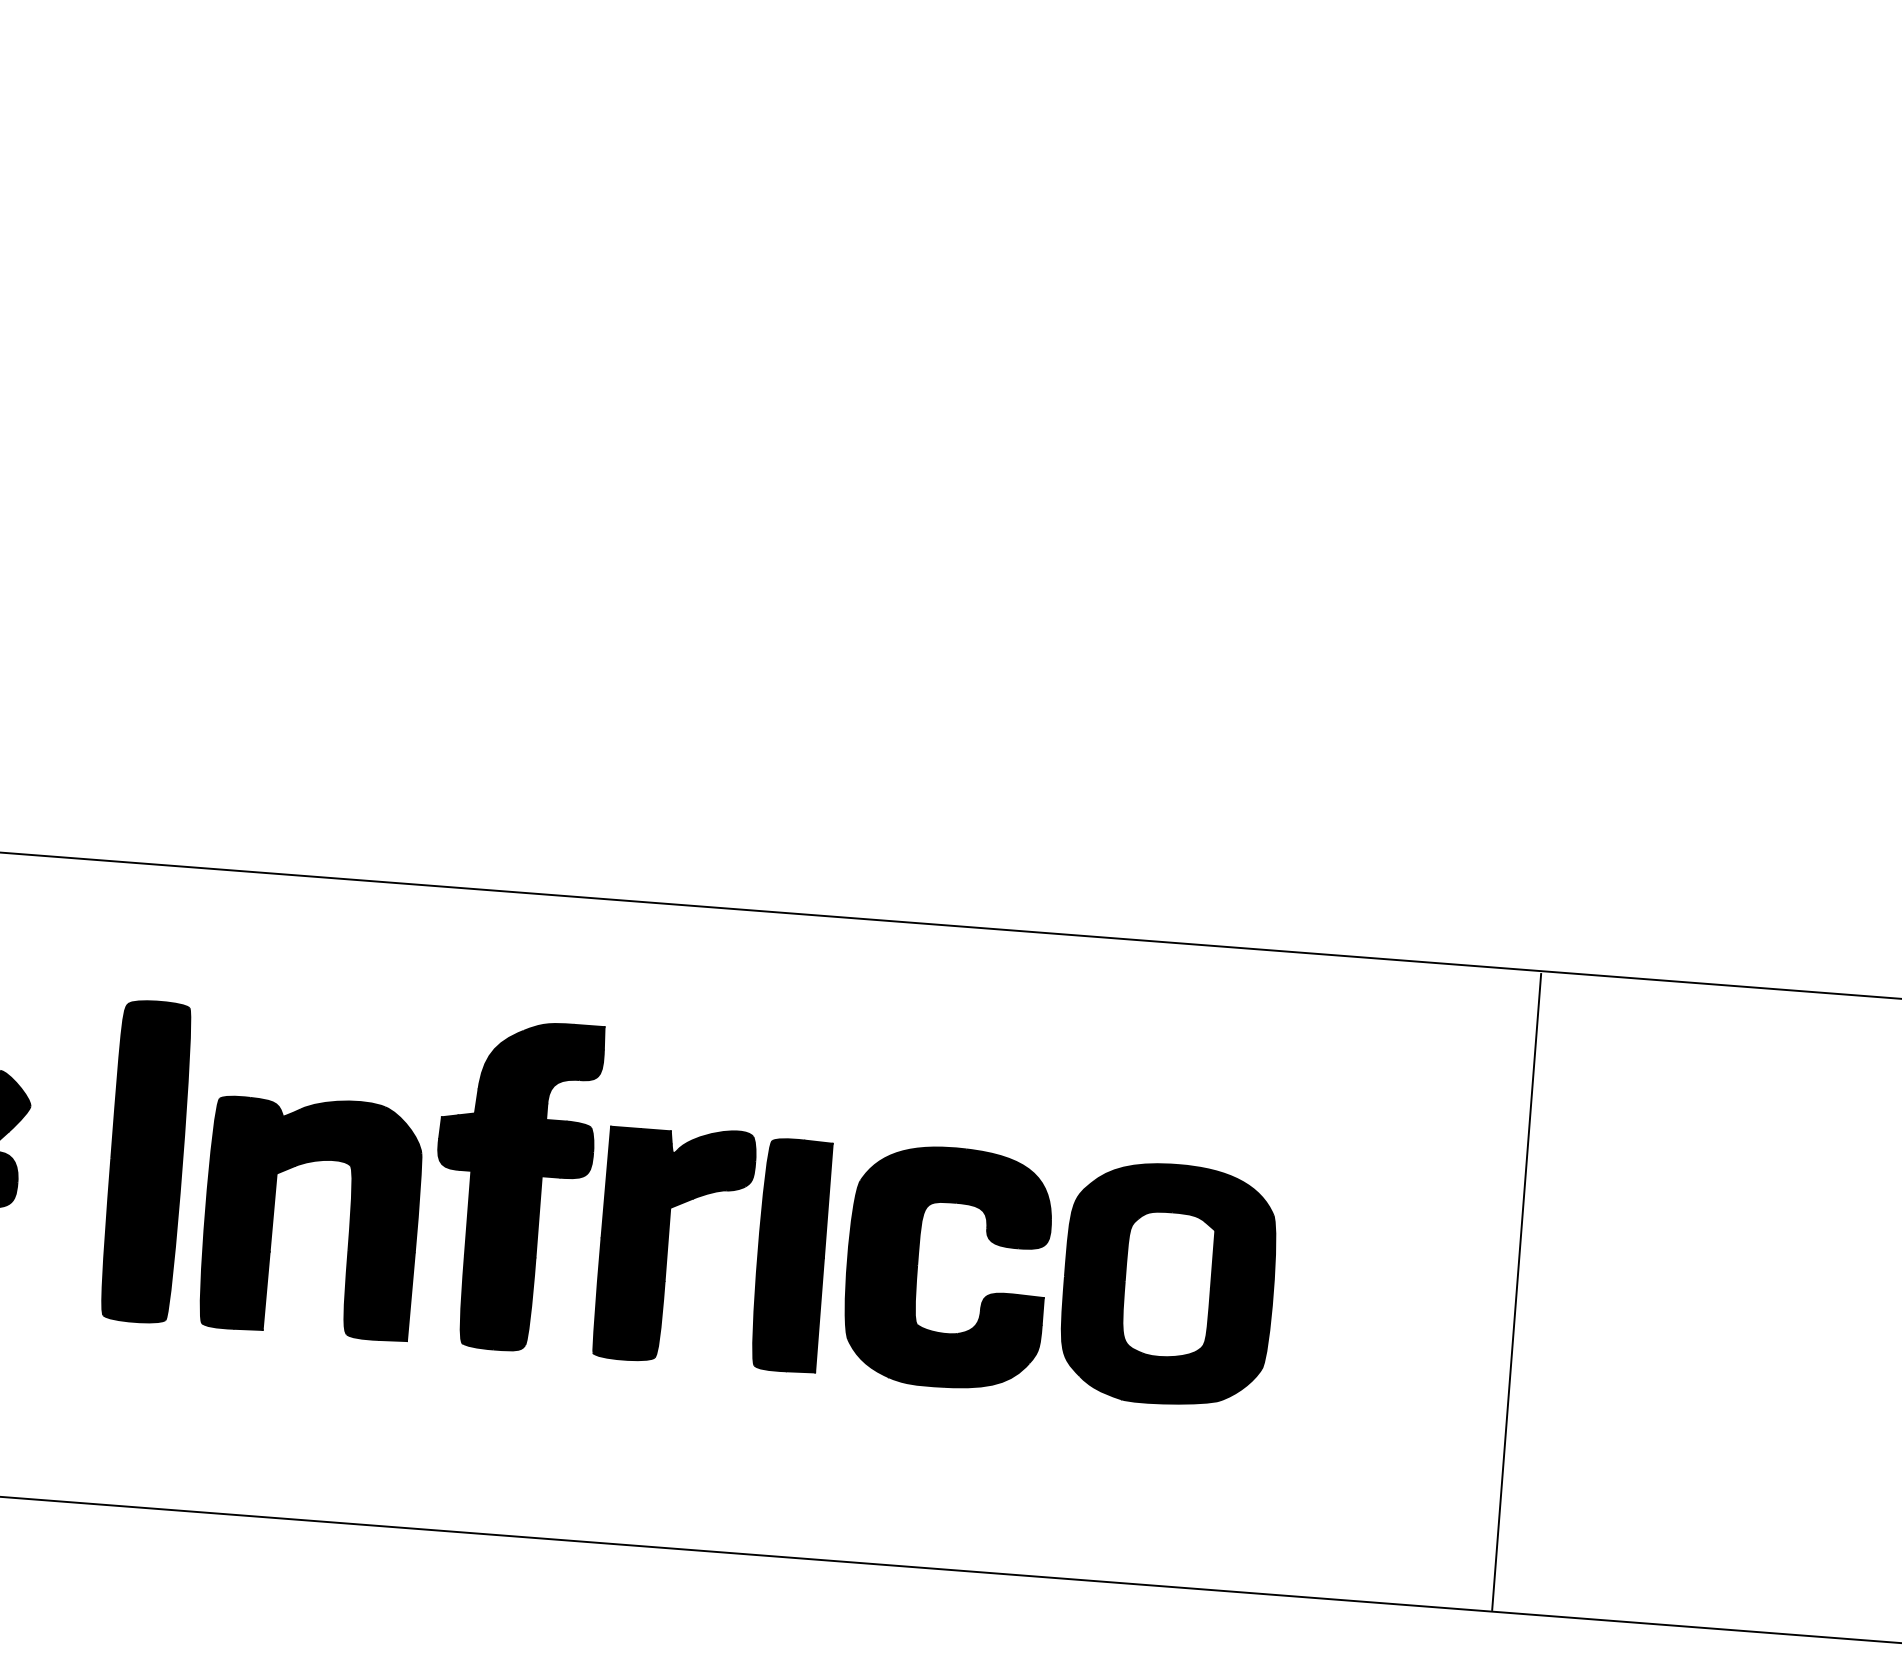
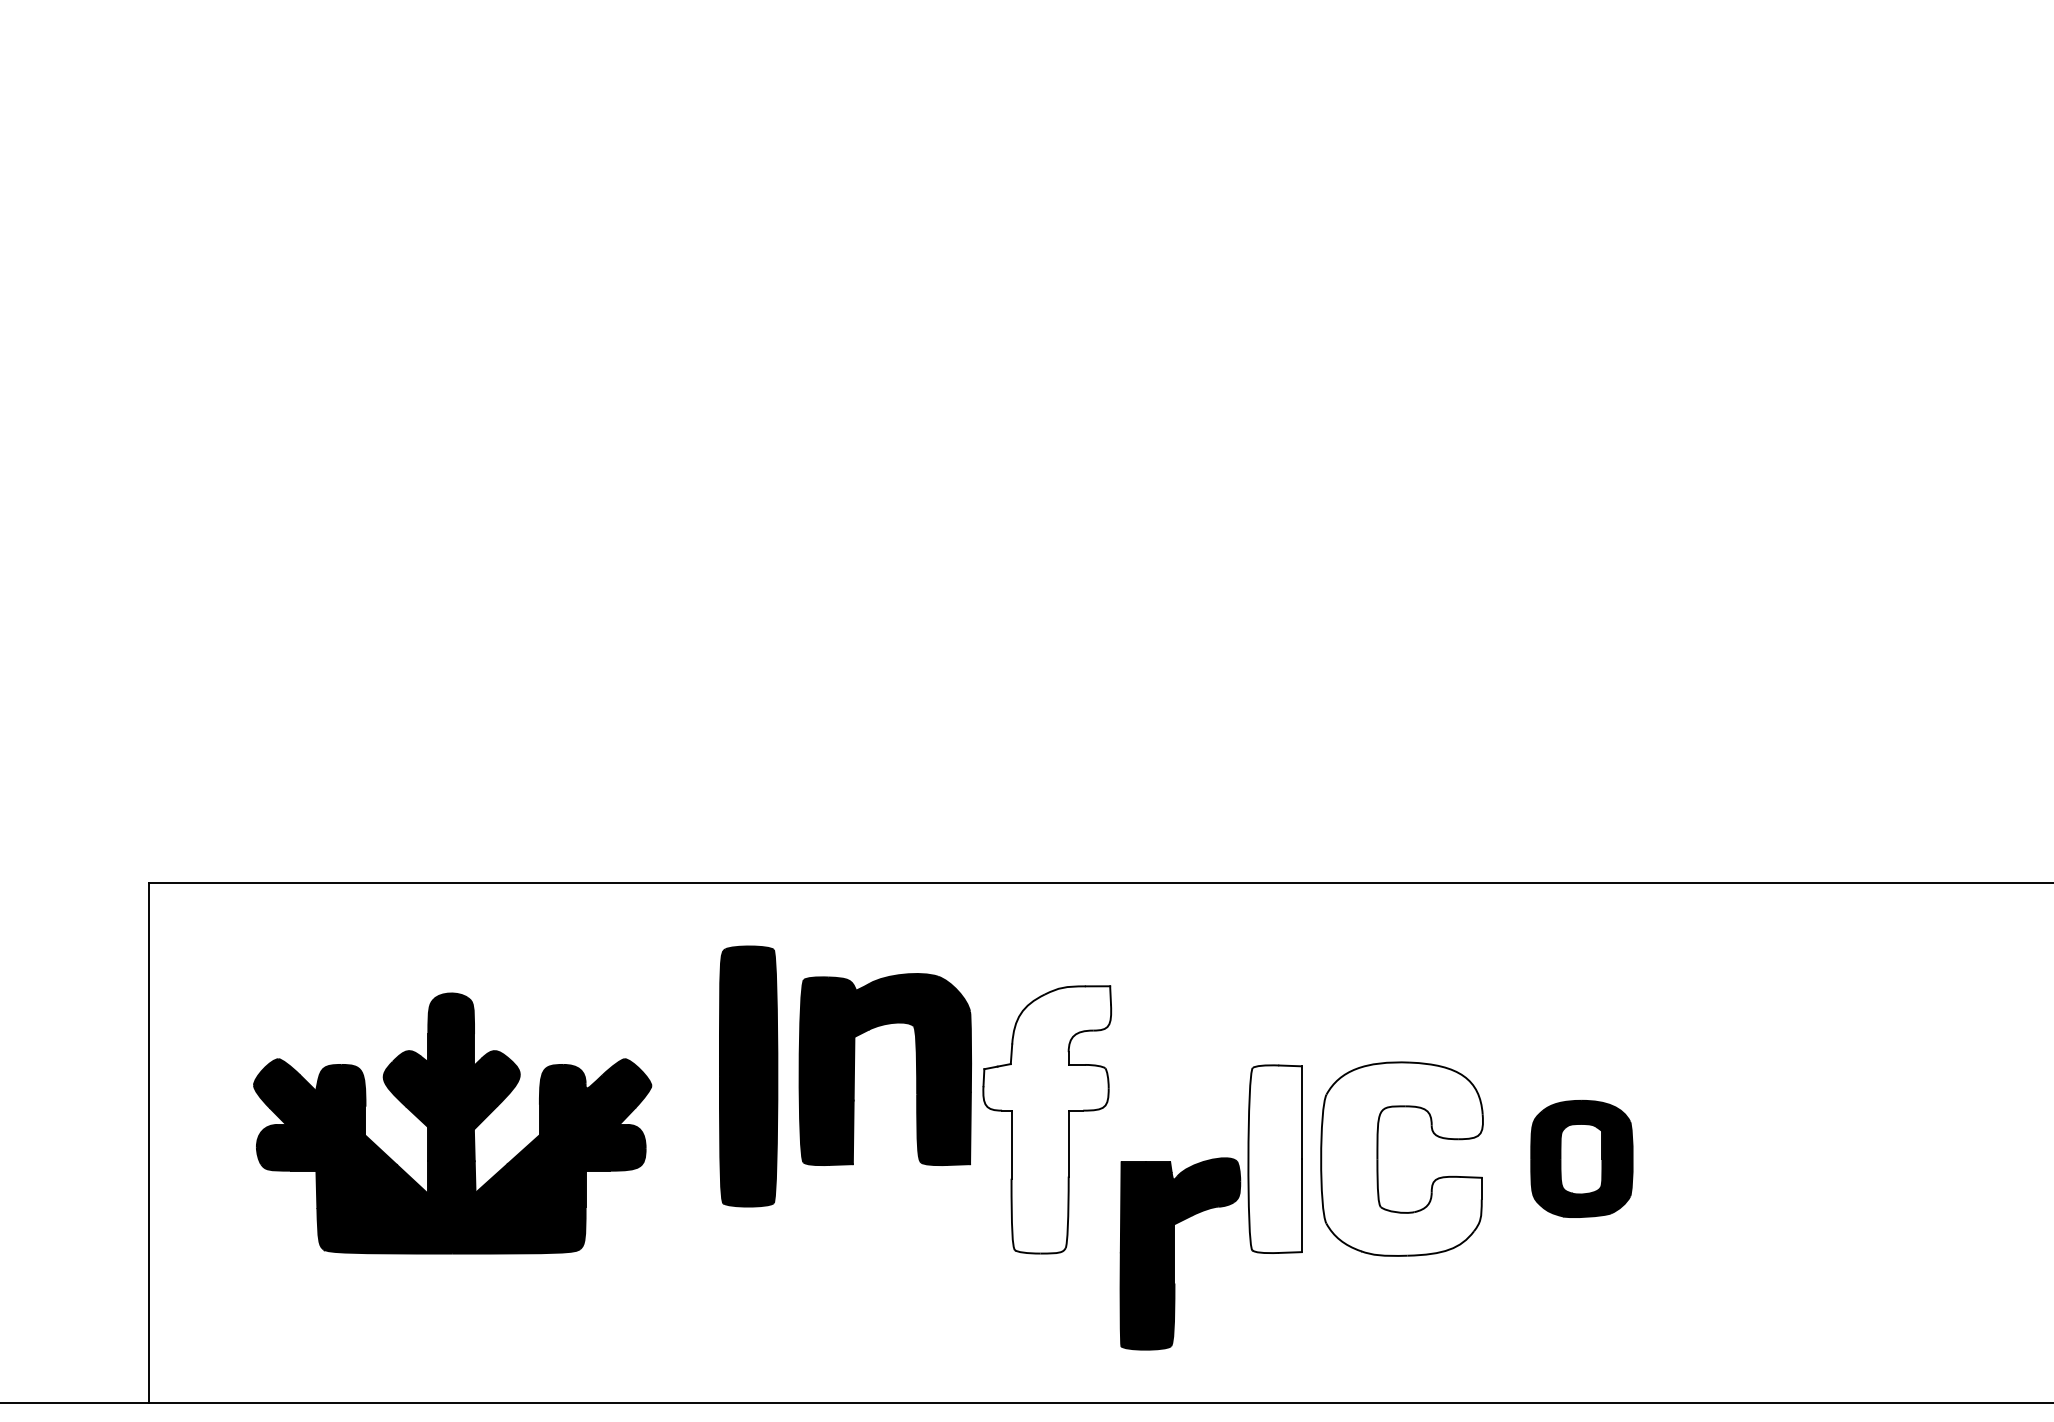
part: (146, 1161) -> (748, 1076), moved
fill: (514, 1185) -> (1047, 1119), removed
part: (273, 1213) -> (854, 1069), moved
part: (674, 1244) -> (1180, 1253), moved
fill: (790, 1255) -> (1274, 1159), removed
fill: (946, 1266) -> (1401, 1158), removed
part: (1168, 1283) -> (1581, 1158), size x0.6
line: (1516, 1291) -> (1863, 1143), removed

